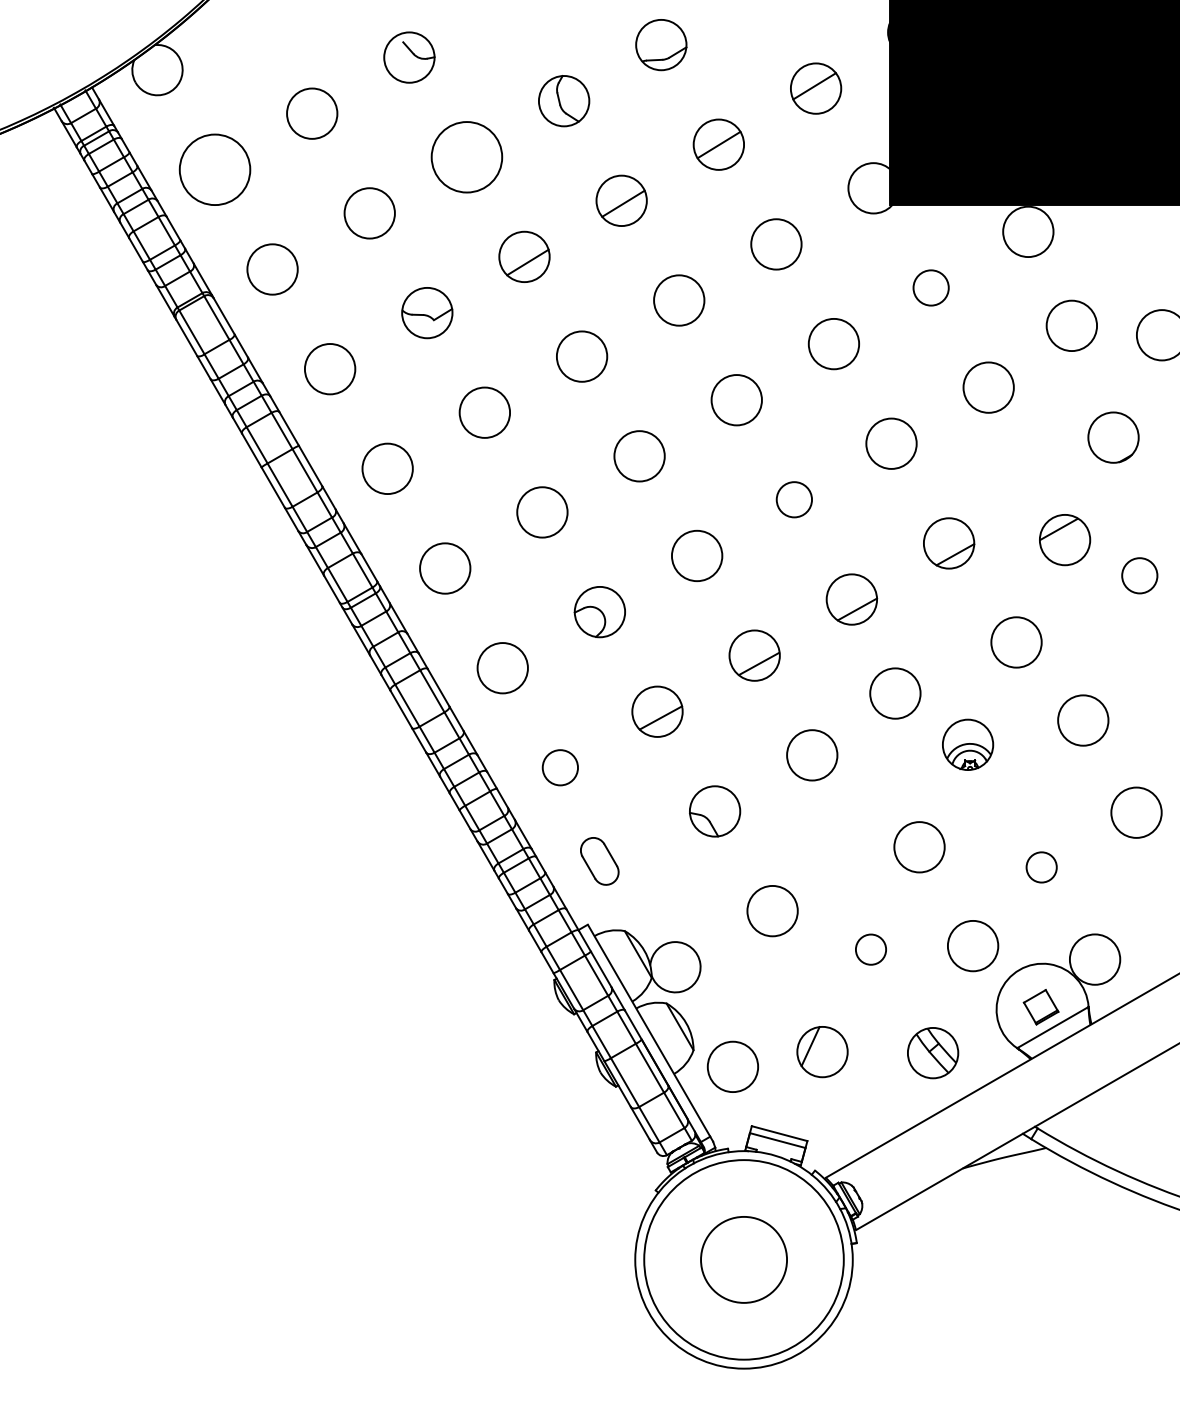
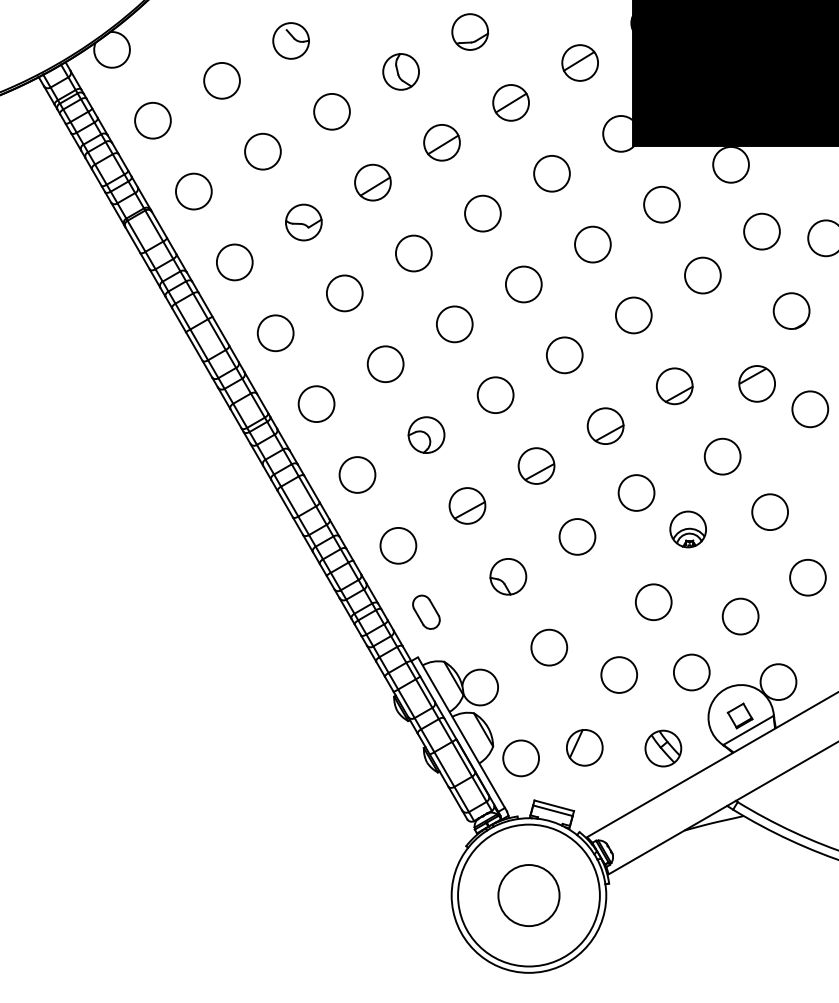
circle: (466, 157) -> (331, 111), size x0.71
circle: (214, 169) -> (152, 120), size x0.71
circle: (930, 287) -> (661, 204), size x1.43
circle: (794, 499) -> (564, 355), size x1.43
circle: (1139, 575) -> (810, 409), size x1.43
circle: (560, 767) -> (398, 545), size x1.43
circle: (1041, 867) -> (740, 616), size x1.67
circle: (870, 949) -> (618, 674), size x1.67

